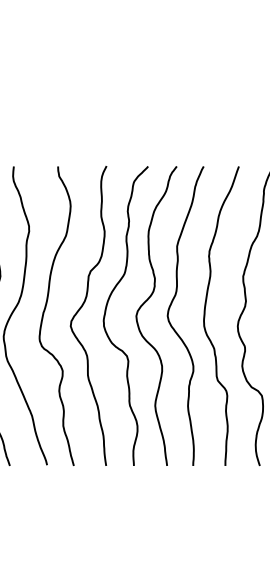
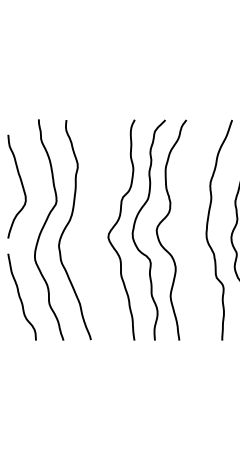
curve: (170, 310) -> (181, 226), removed
curve: (45, 313) -> (89, 228), removed

